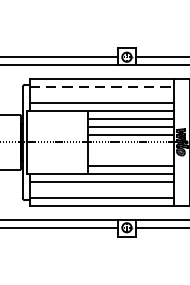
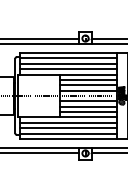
line: (101, 86) -> (68, 58), dashed -> solid
line: (101, 94) -> (68, 63), added
line: (131, 150) -> (88, 101), added
line: (131, 158) -> (88, 106), added
line: (101, 190) -> (68, 128), added

